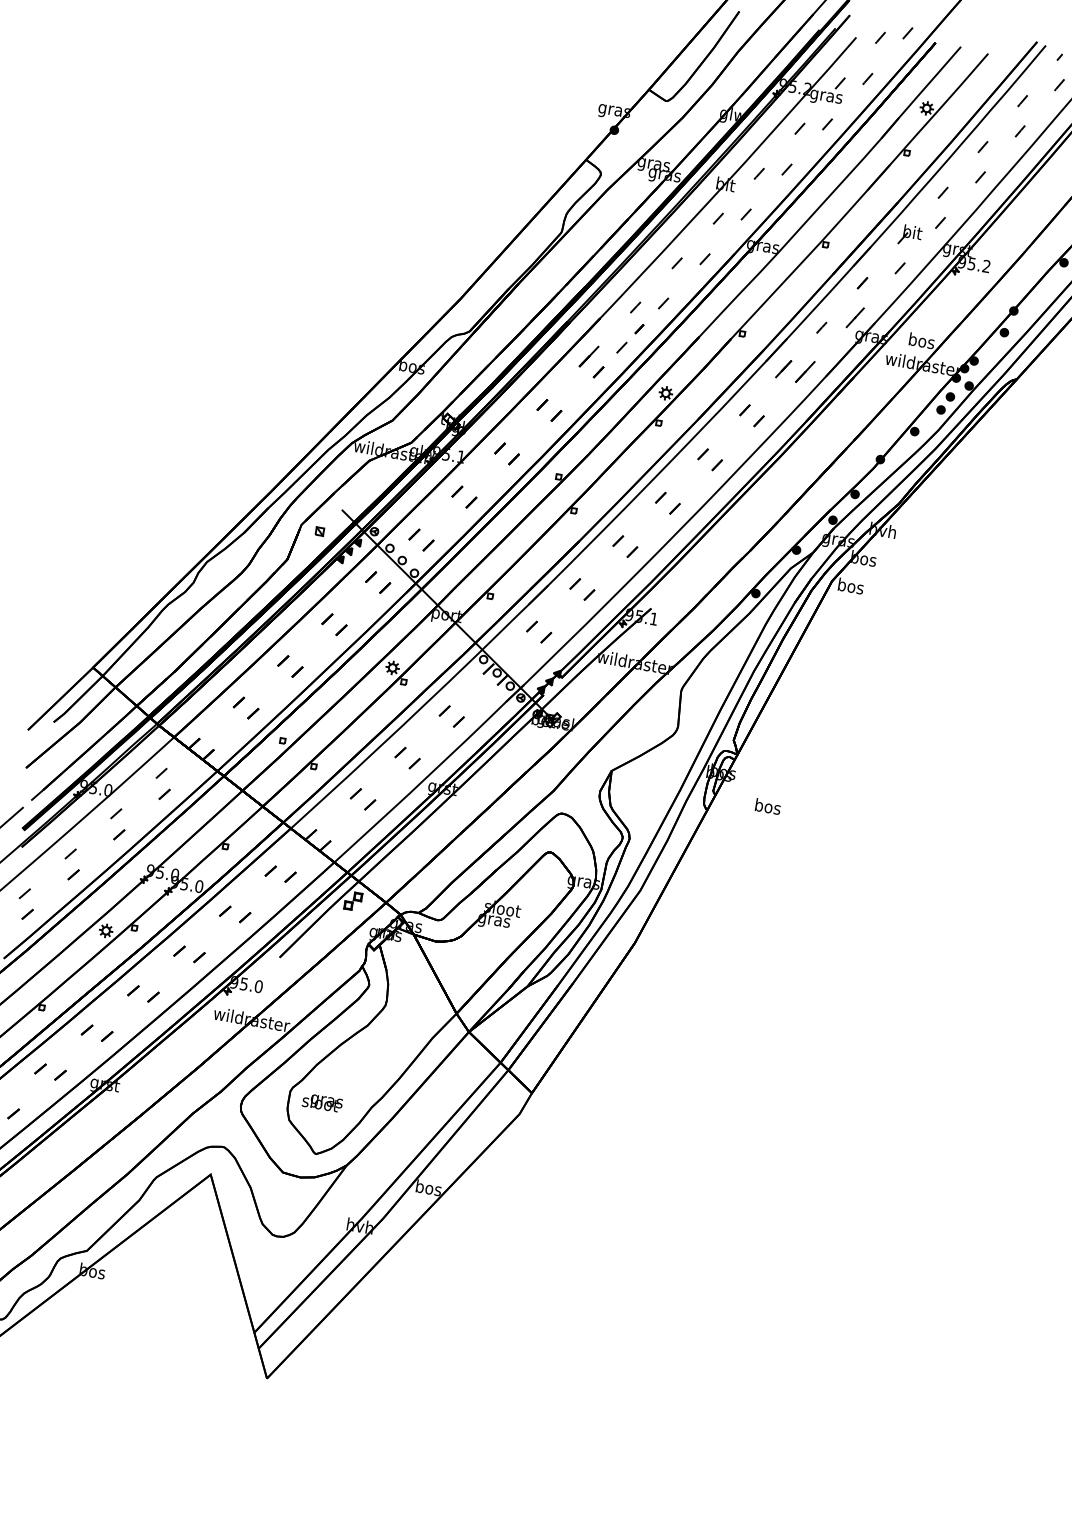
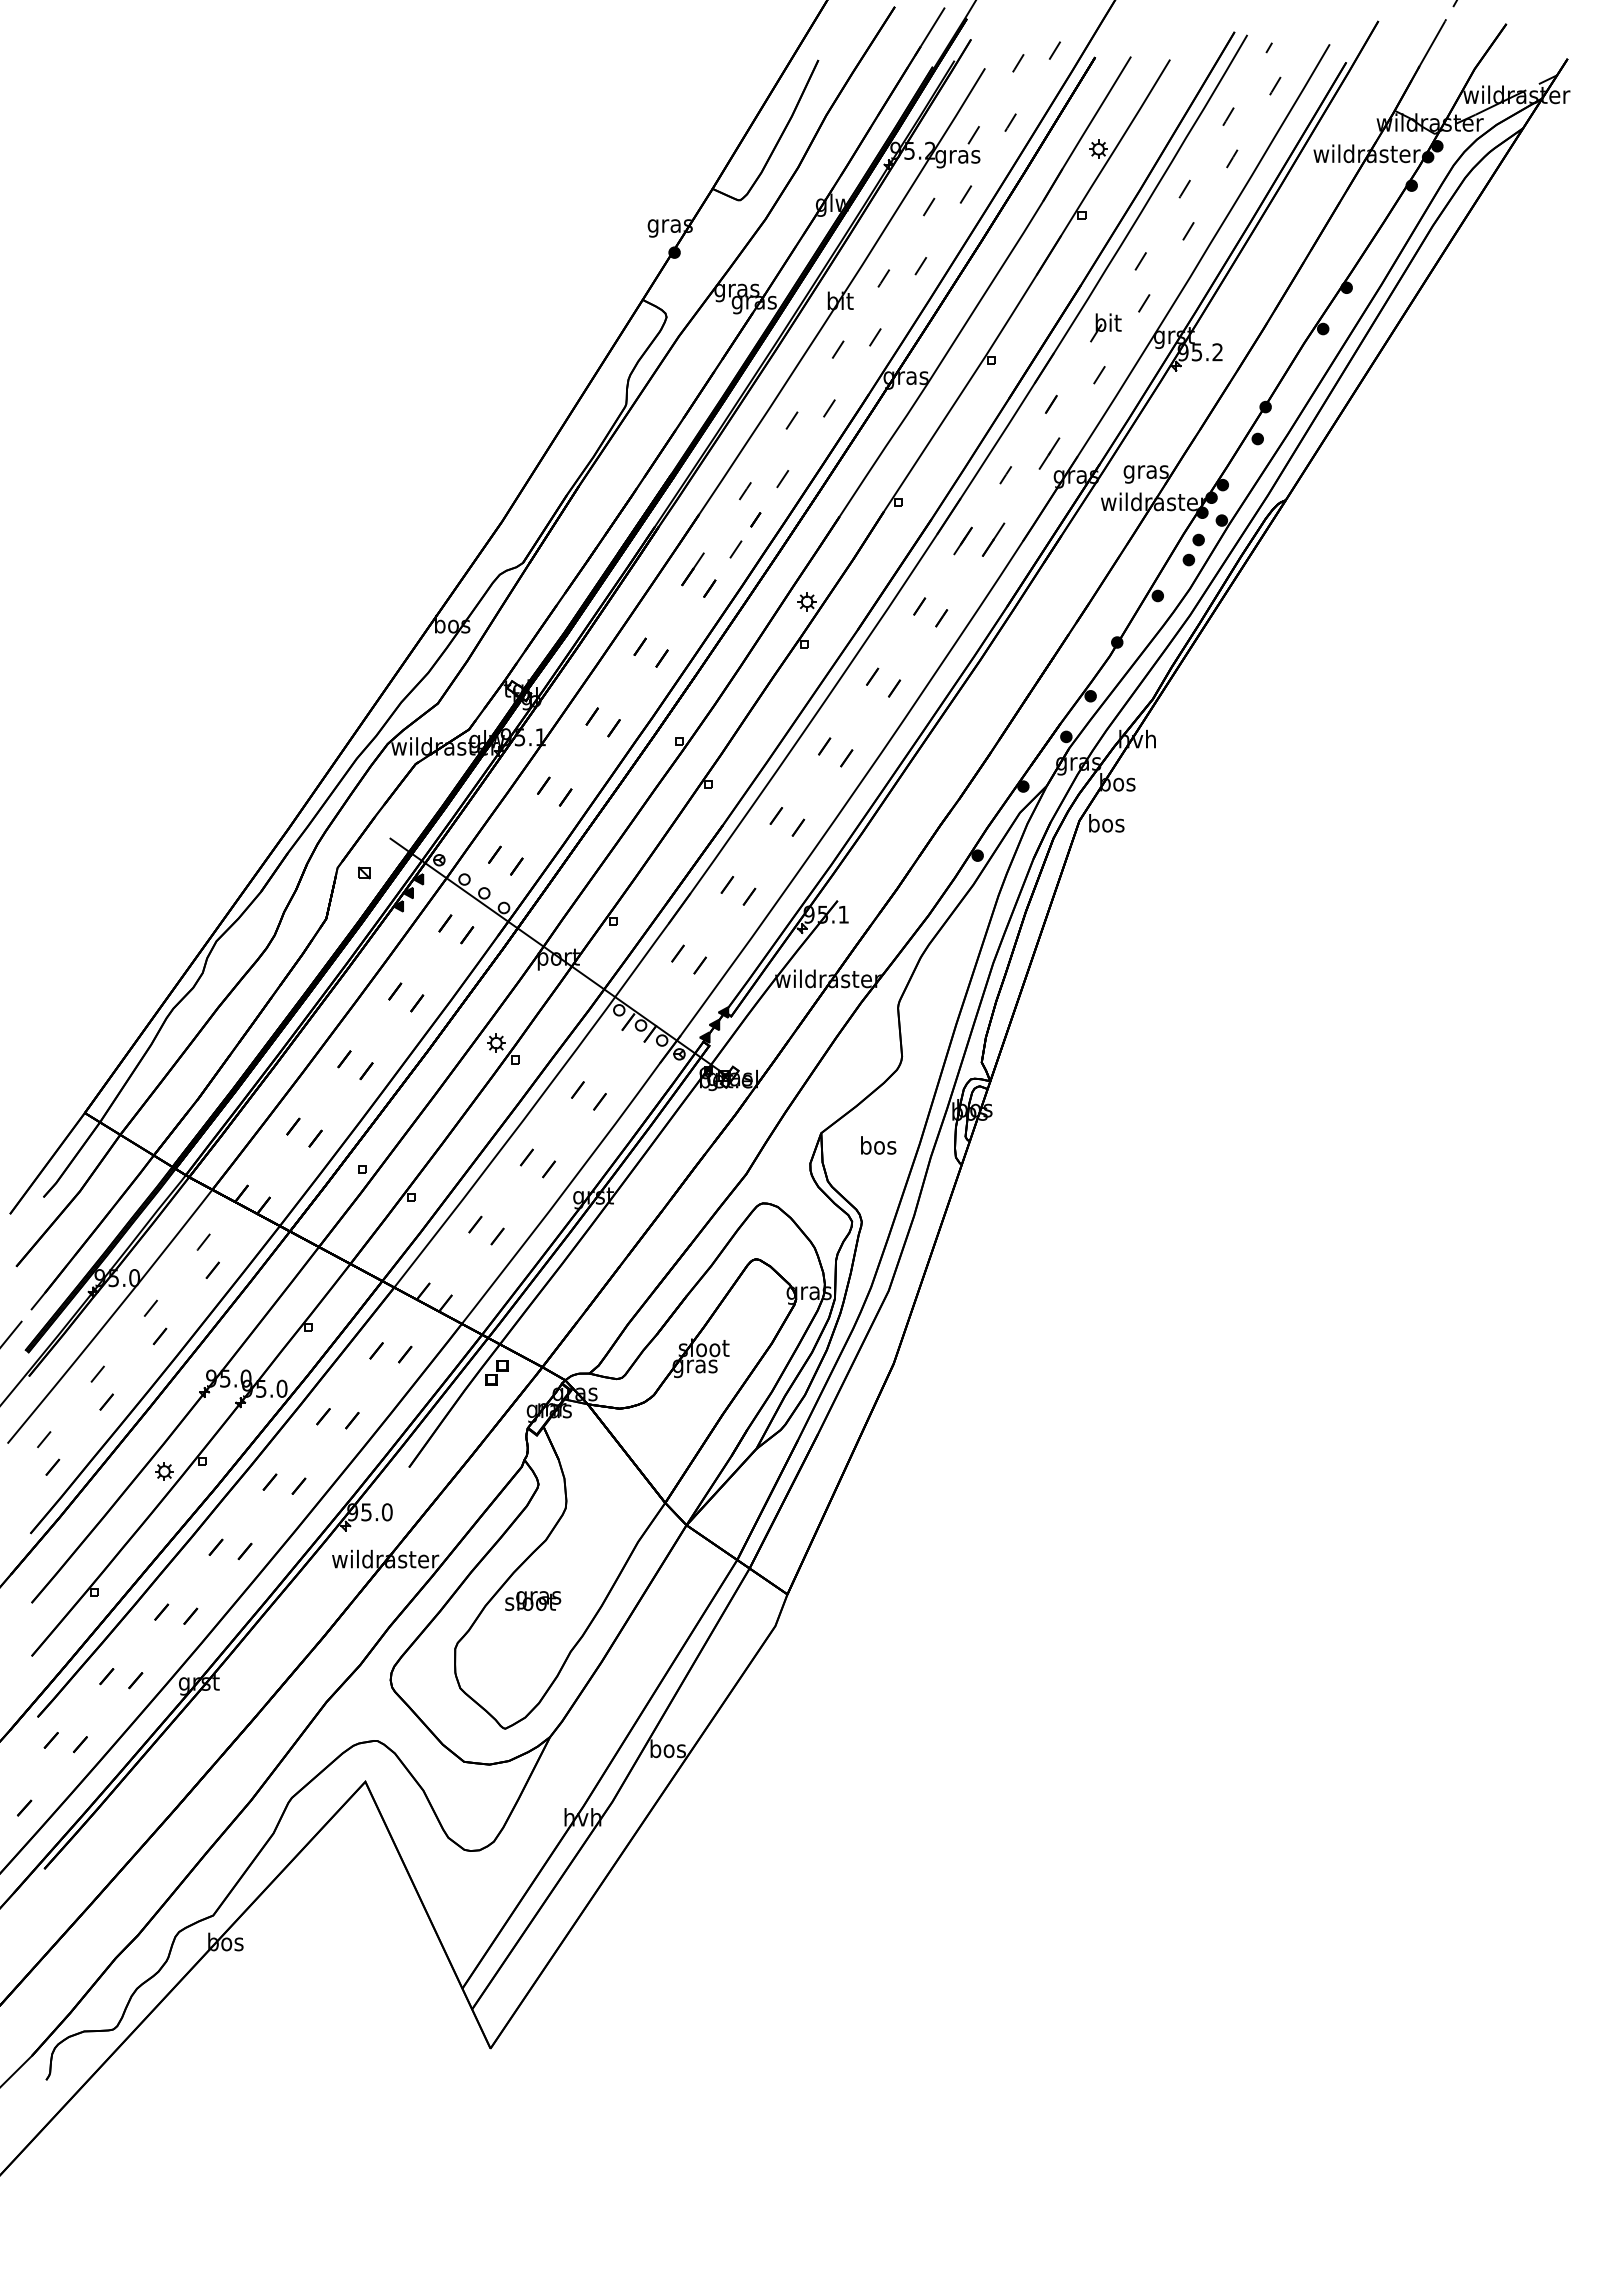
text: (921, 342) -> (1145, 471), bos -> gras
text: (768, 806) -> (878, 1145), moved
text: (322, 1102) -> (533, 1600), moved

